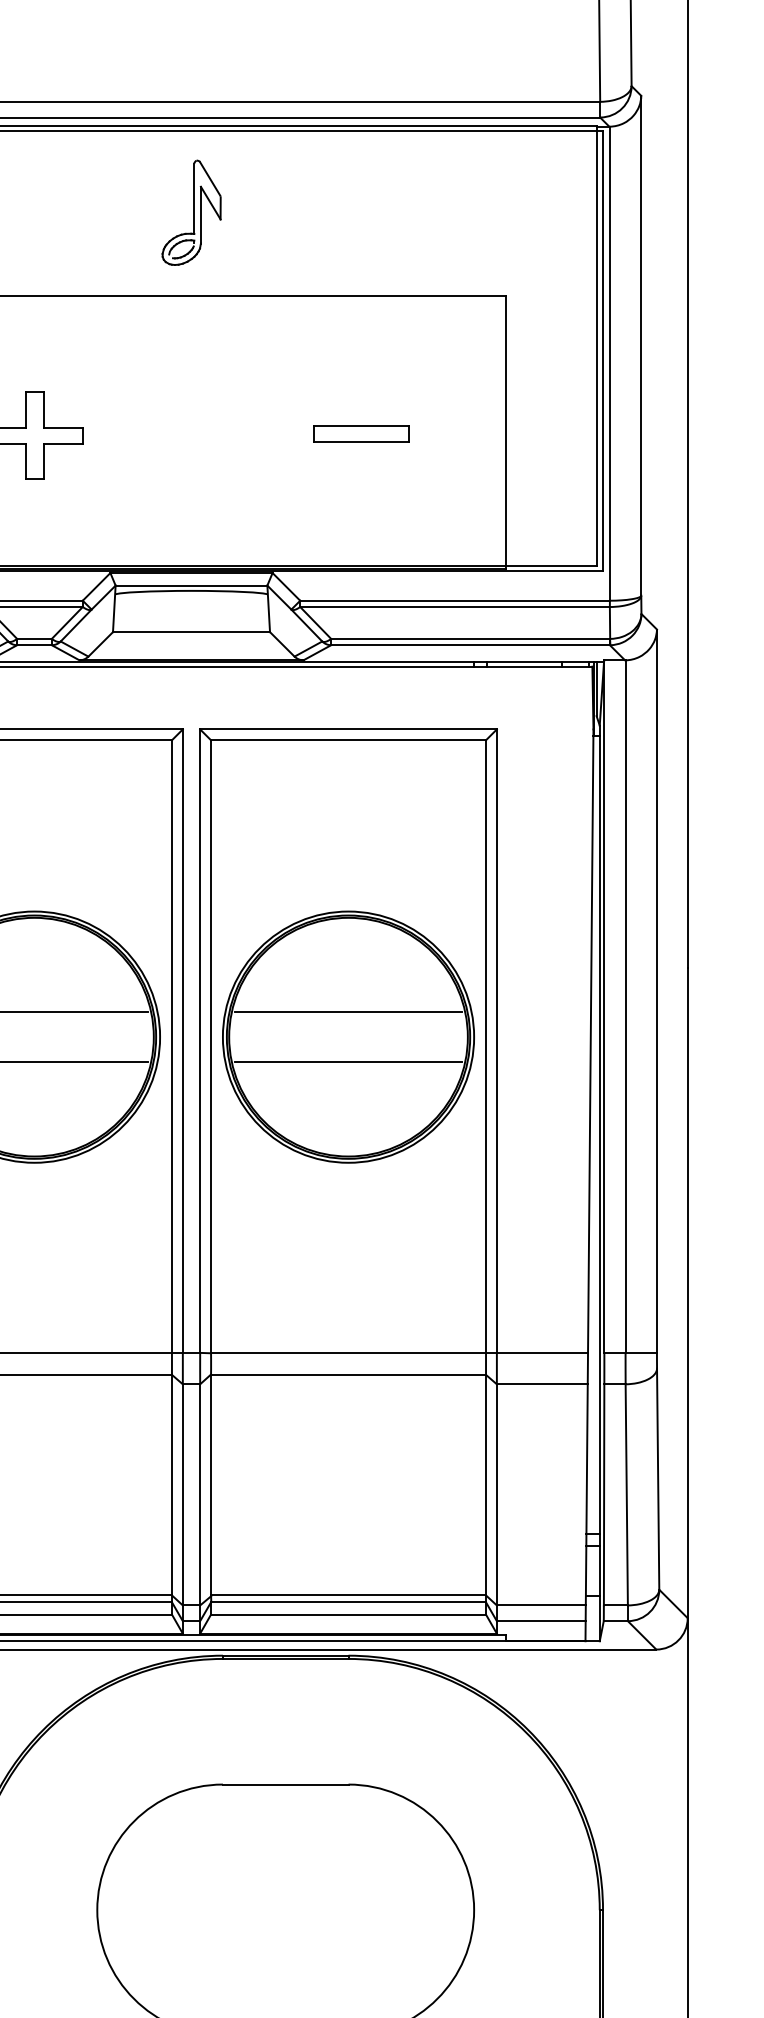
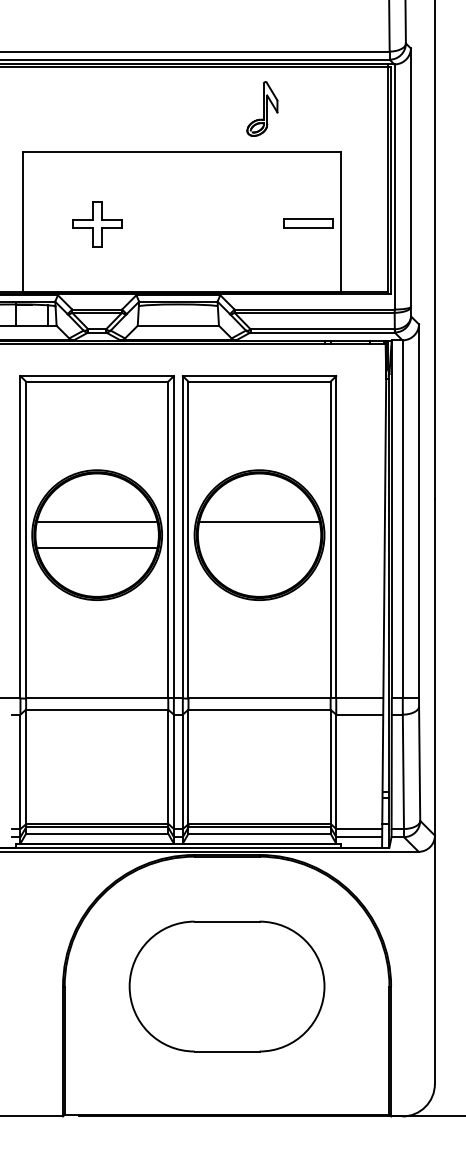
part: (191, 211) -> (262, 108), moved
part: (361, 434) -> (308, 223), moved
line: (348, 1062) -> (259, 548), removed

